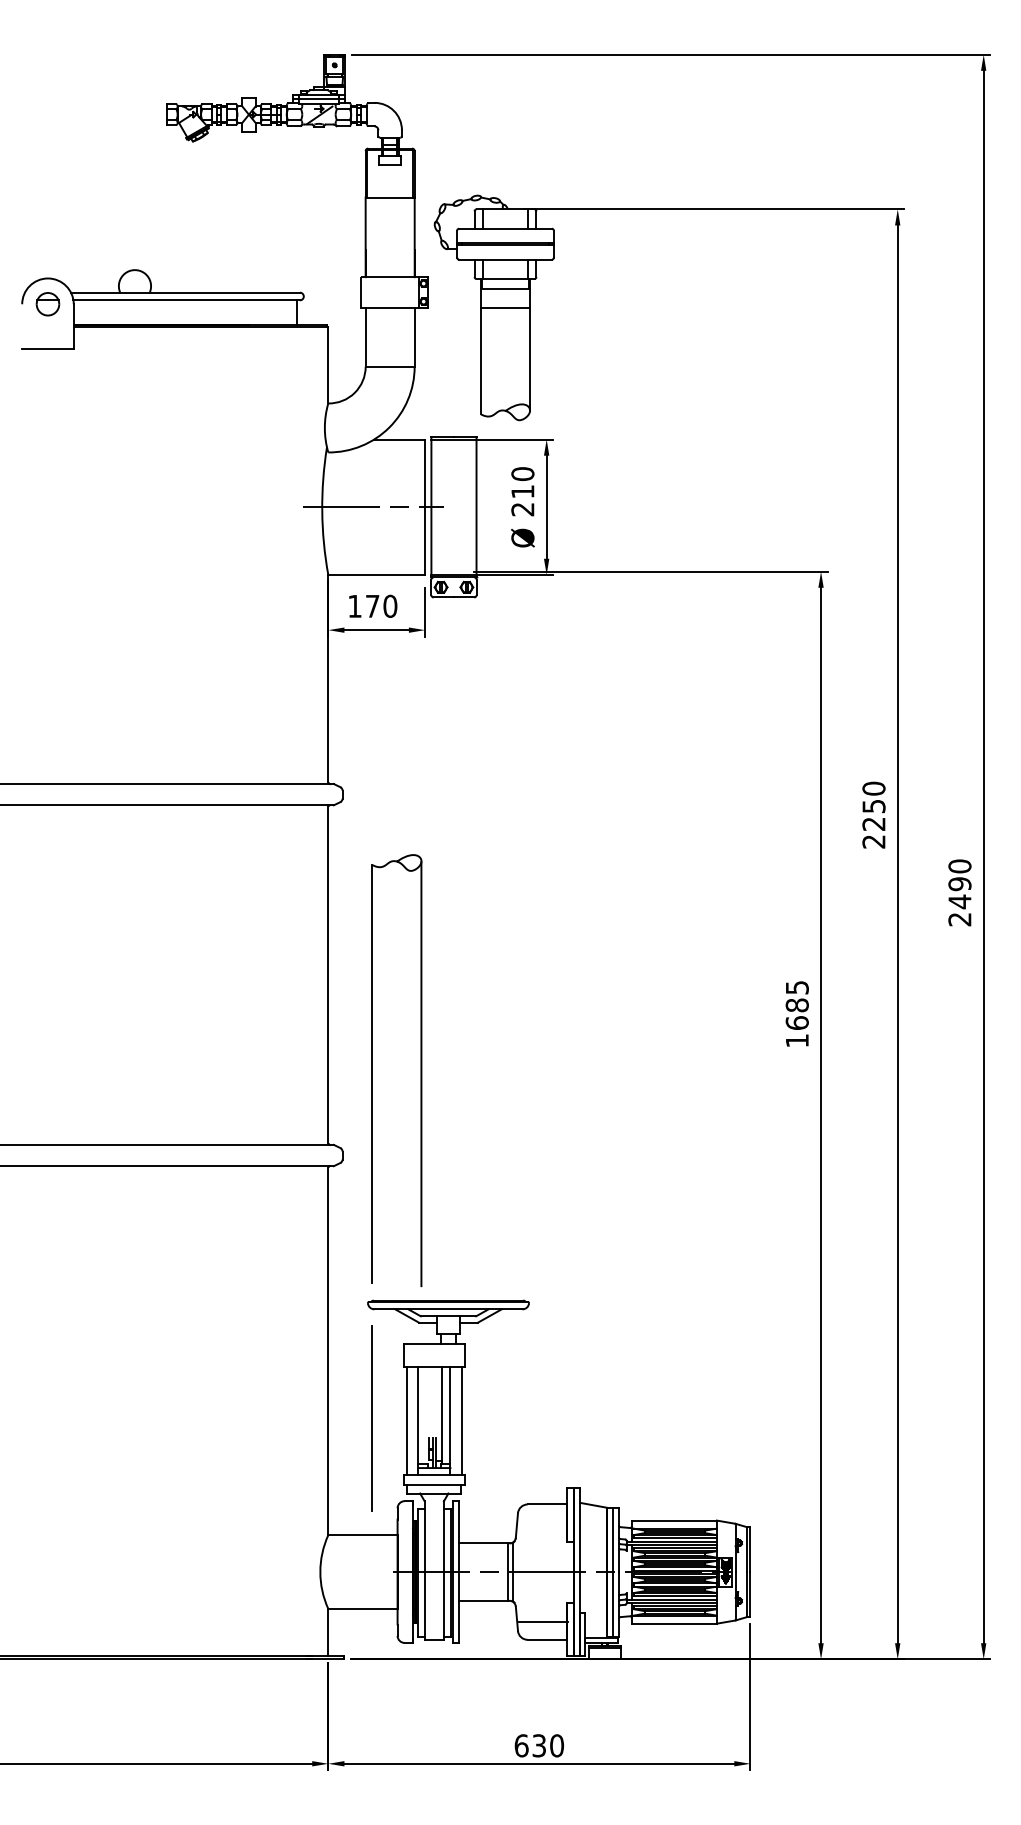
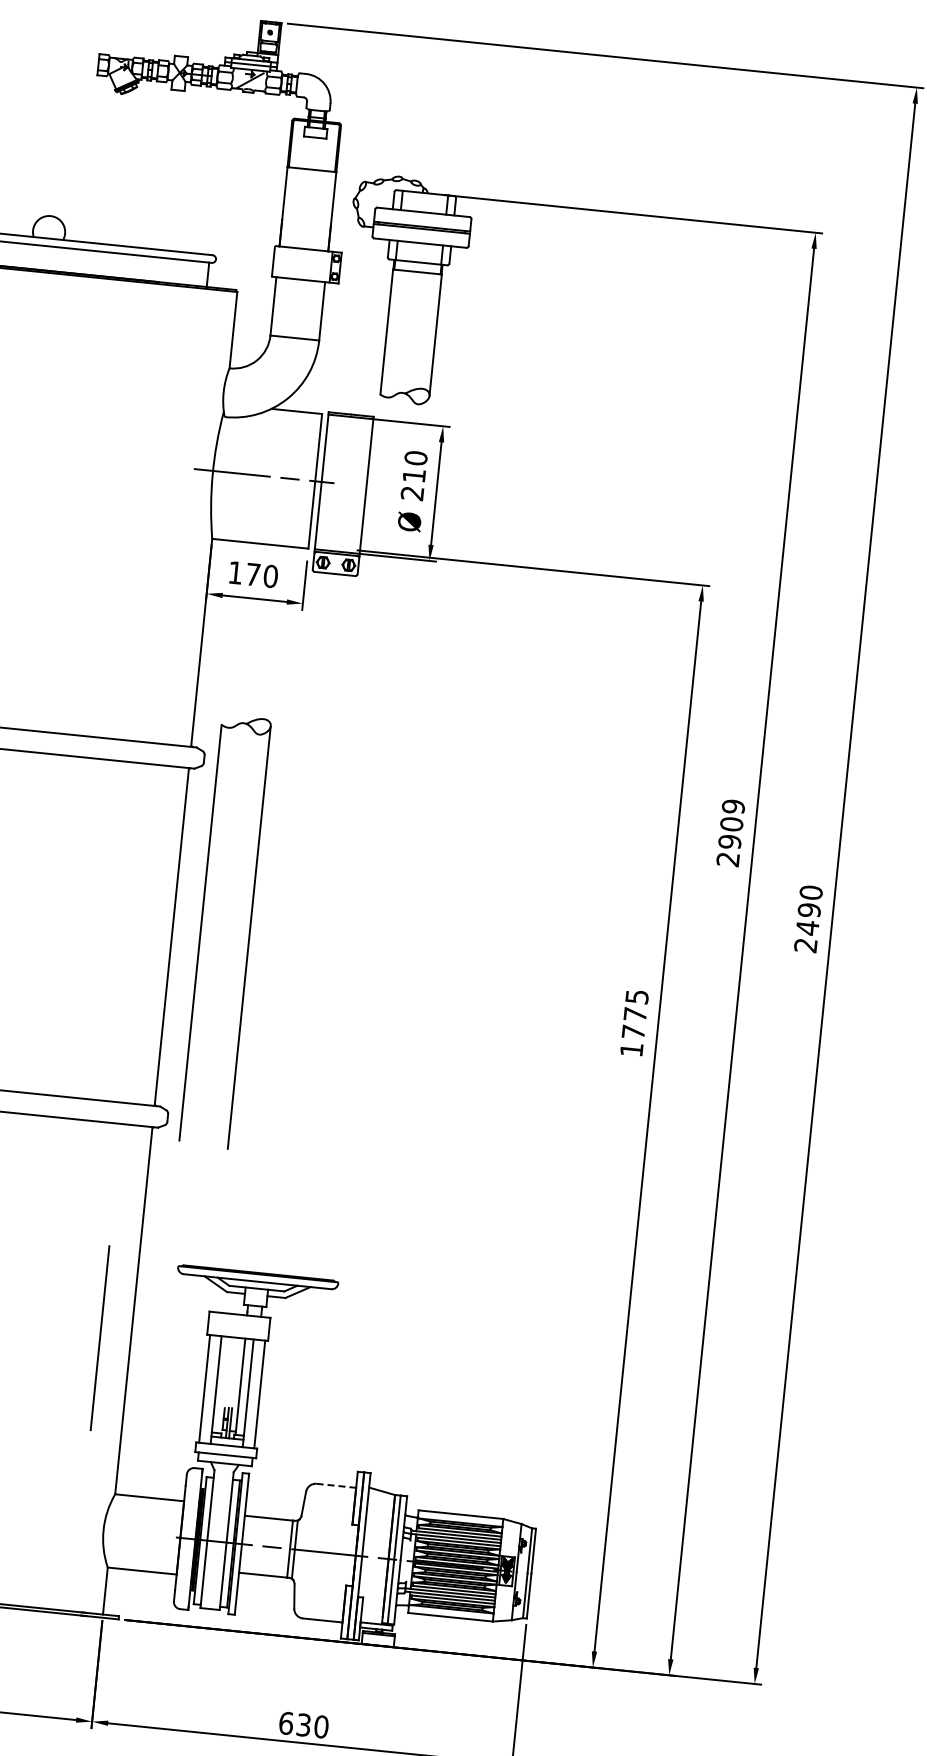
line: (505, 308) -> (415, 291), removed
text: (873, 806) -> (731, 824), 2250 -> 2909
text: (796, 1013) -> (633, 1022), 1685 -> 1775
part: (372, 1070) -> (200, 929), moved
line: (371, 1418) -> (99, 1338), moved
line: (547, 1504) -> (336, 1485), solid -> dashed
line: (542, 1622) -> (319, 1602), removed

